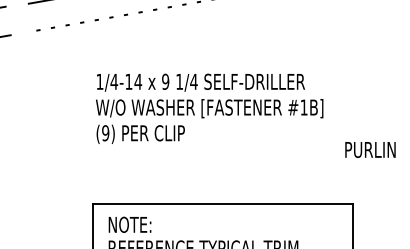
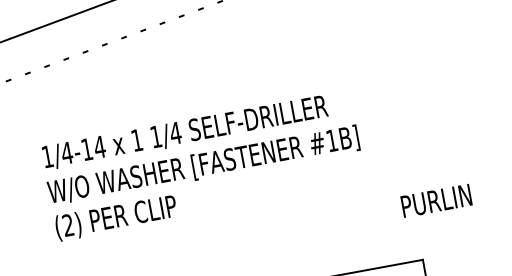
text: (165, 81) -> (136, 139), 9 -> 1
text: (105, 133) -> (68, 225), (9) -> (2)
text: (370, 149) -> (436, 200), moved

